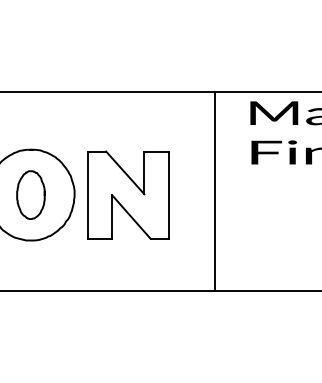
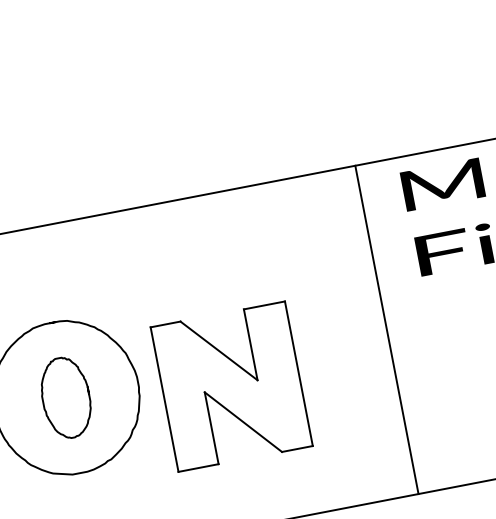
line: (215, 191) -> (387, 329), moved
part: (128, 194) -> (231, 385), moved

